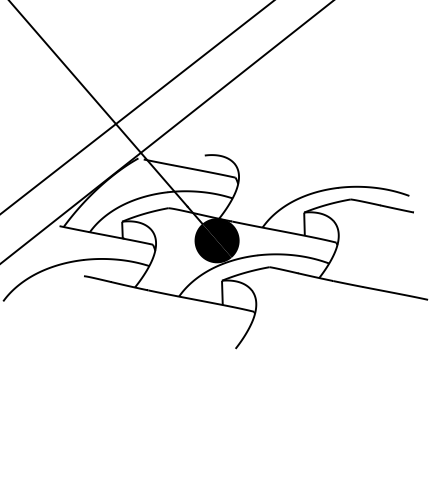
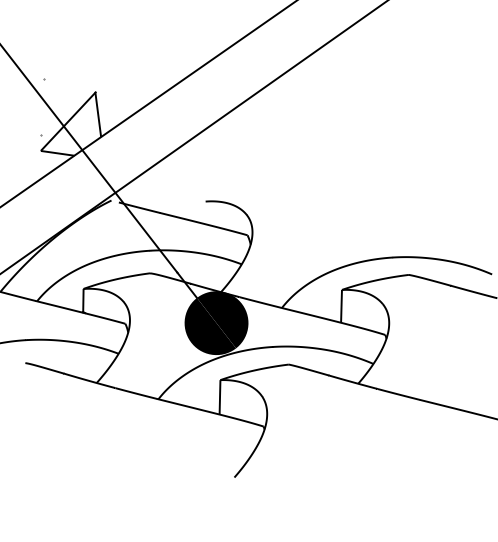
hatch: (107, 101) -> (72, 117), added

